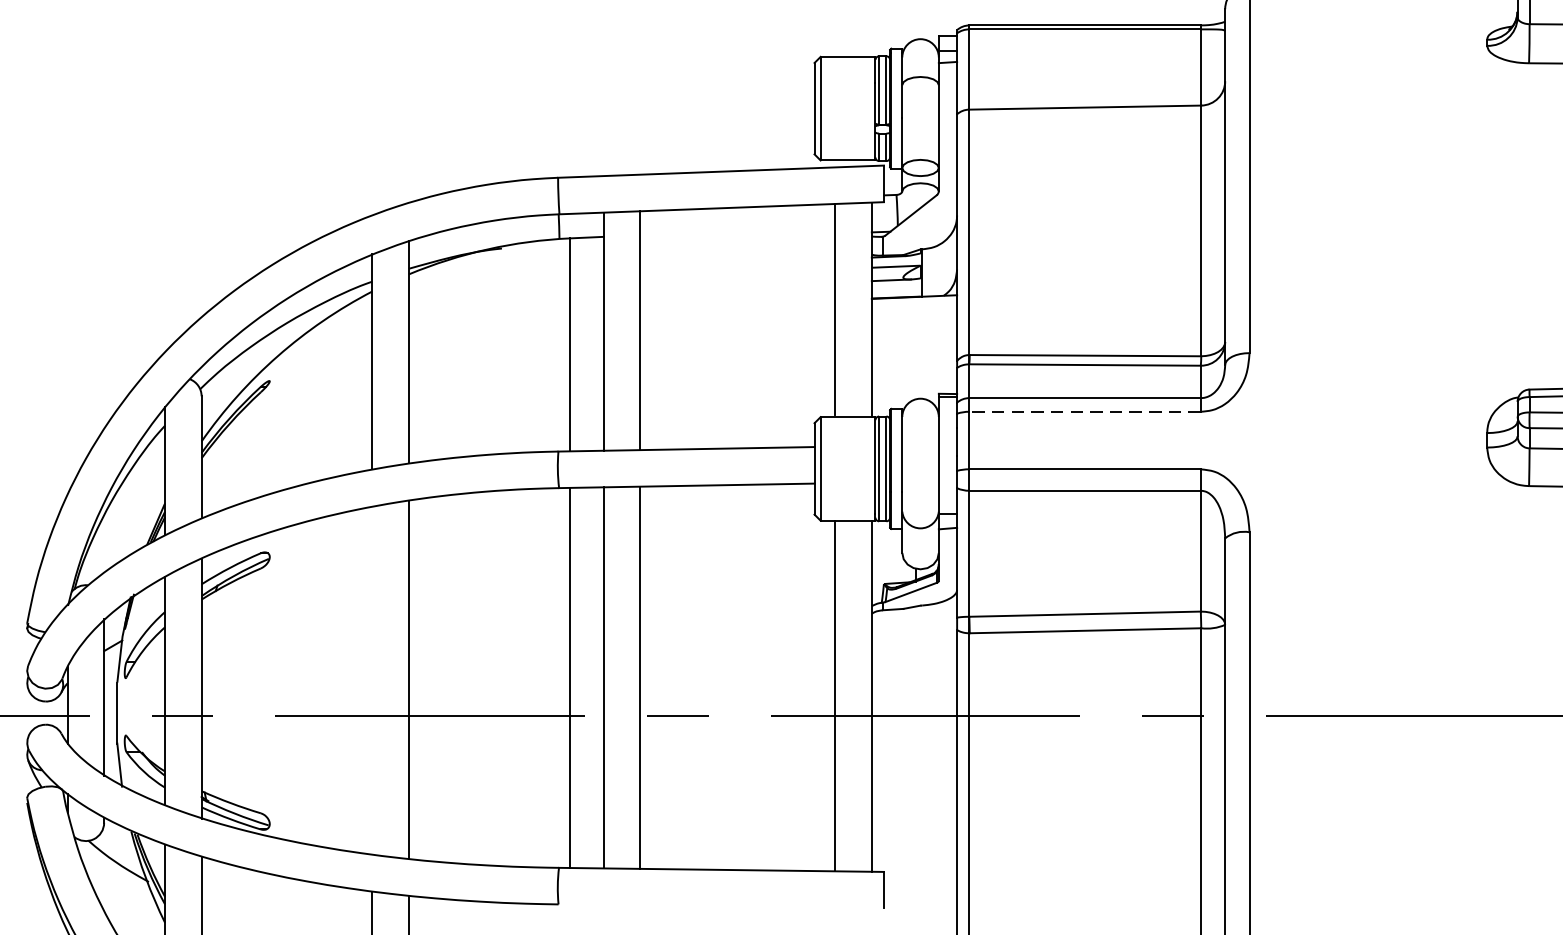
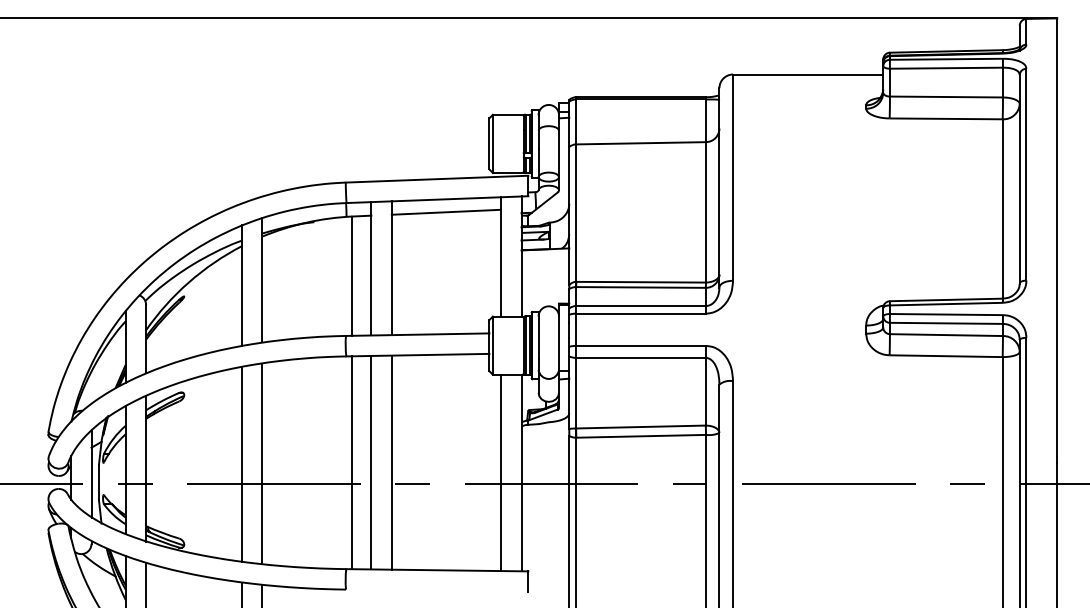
line: (737, 229) -> (446, 211), added
line: (1084, 411) -> (640, 313), dashed -> solid
line: (371, 679) -> (241, 463), added

